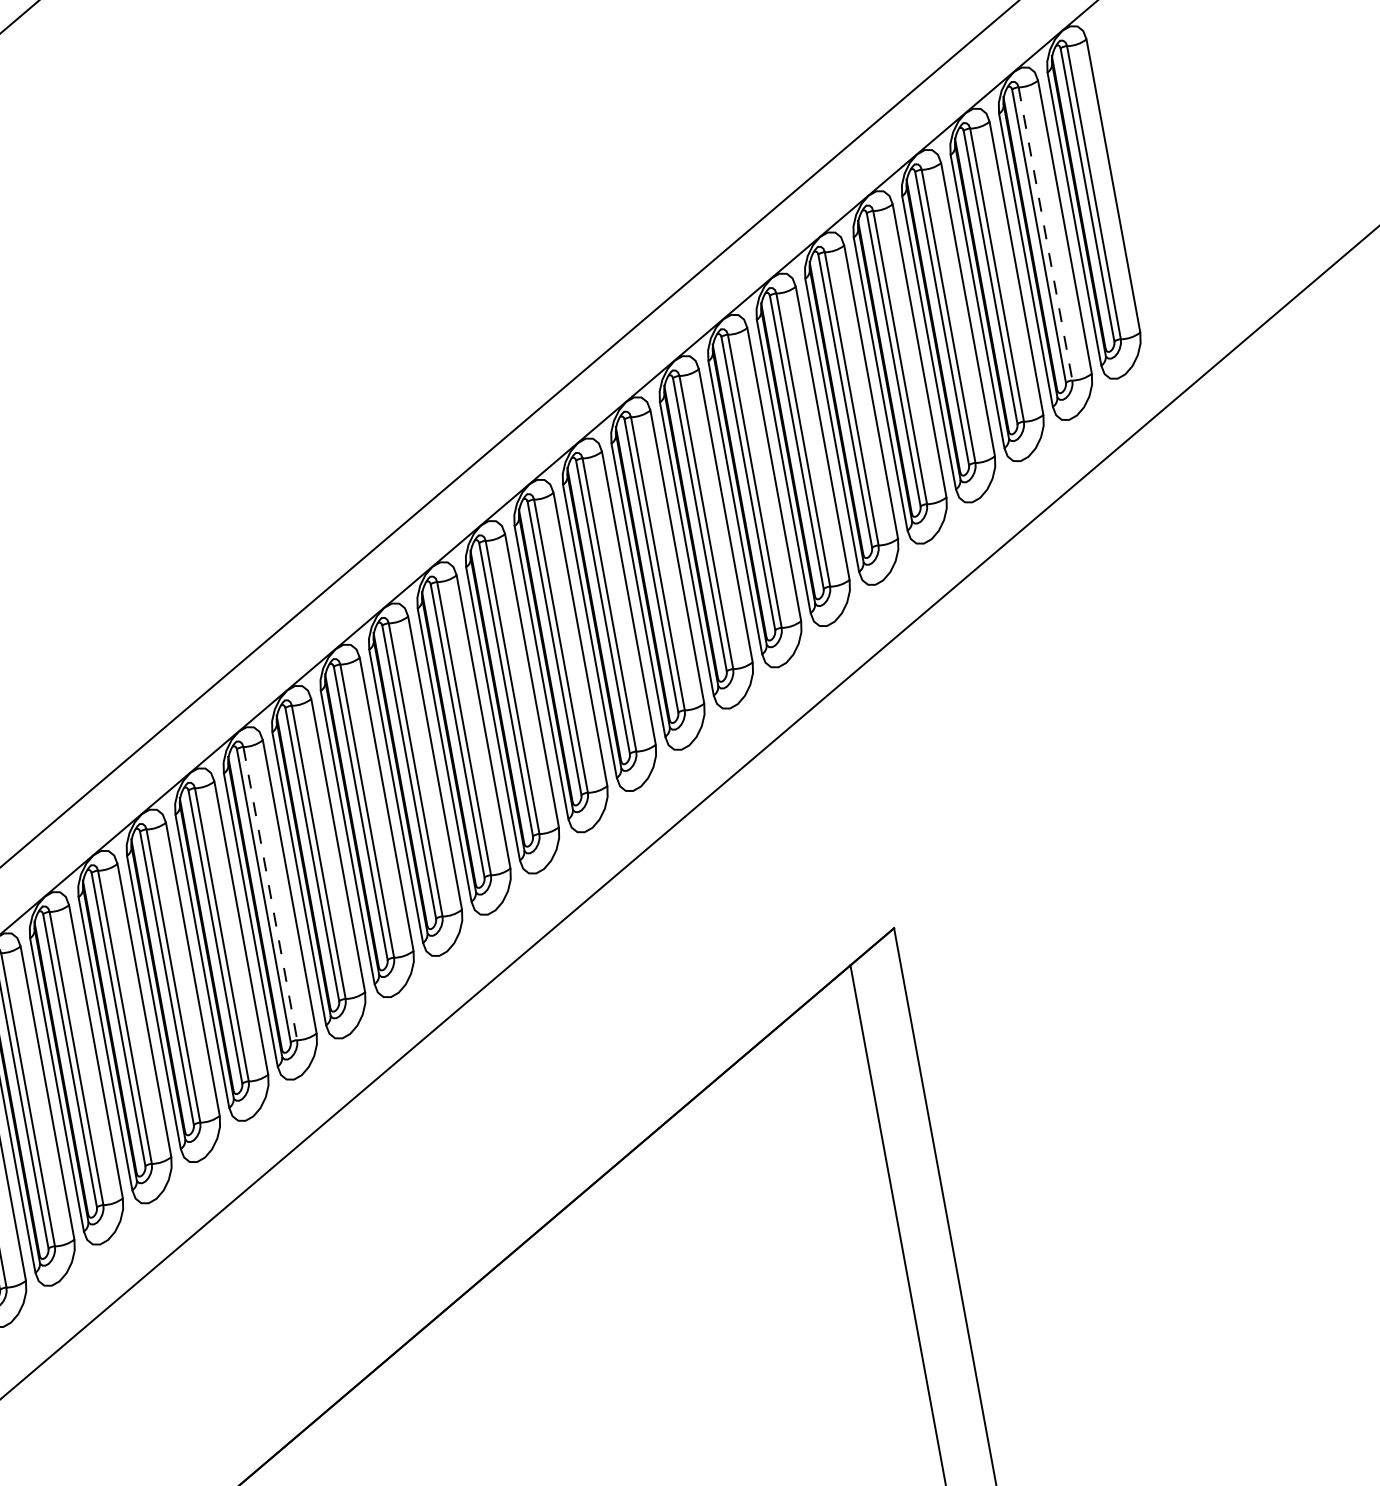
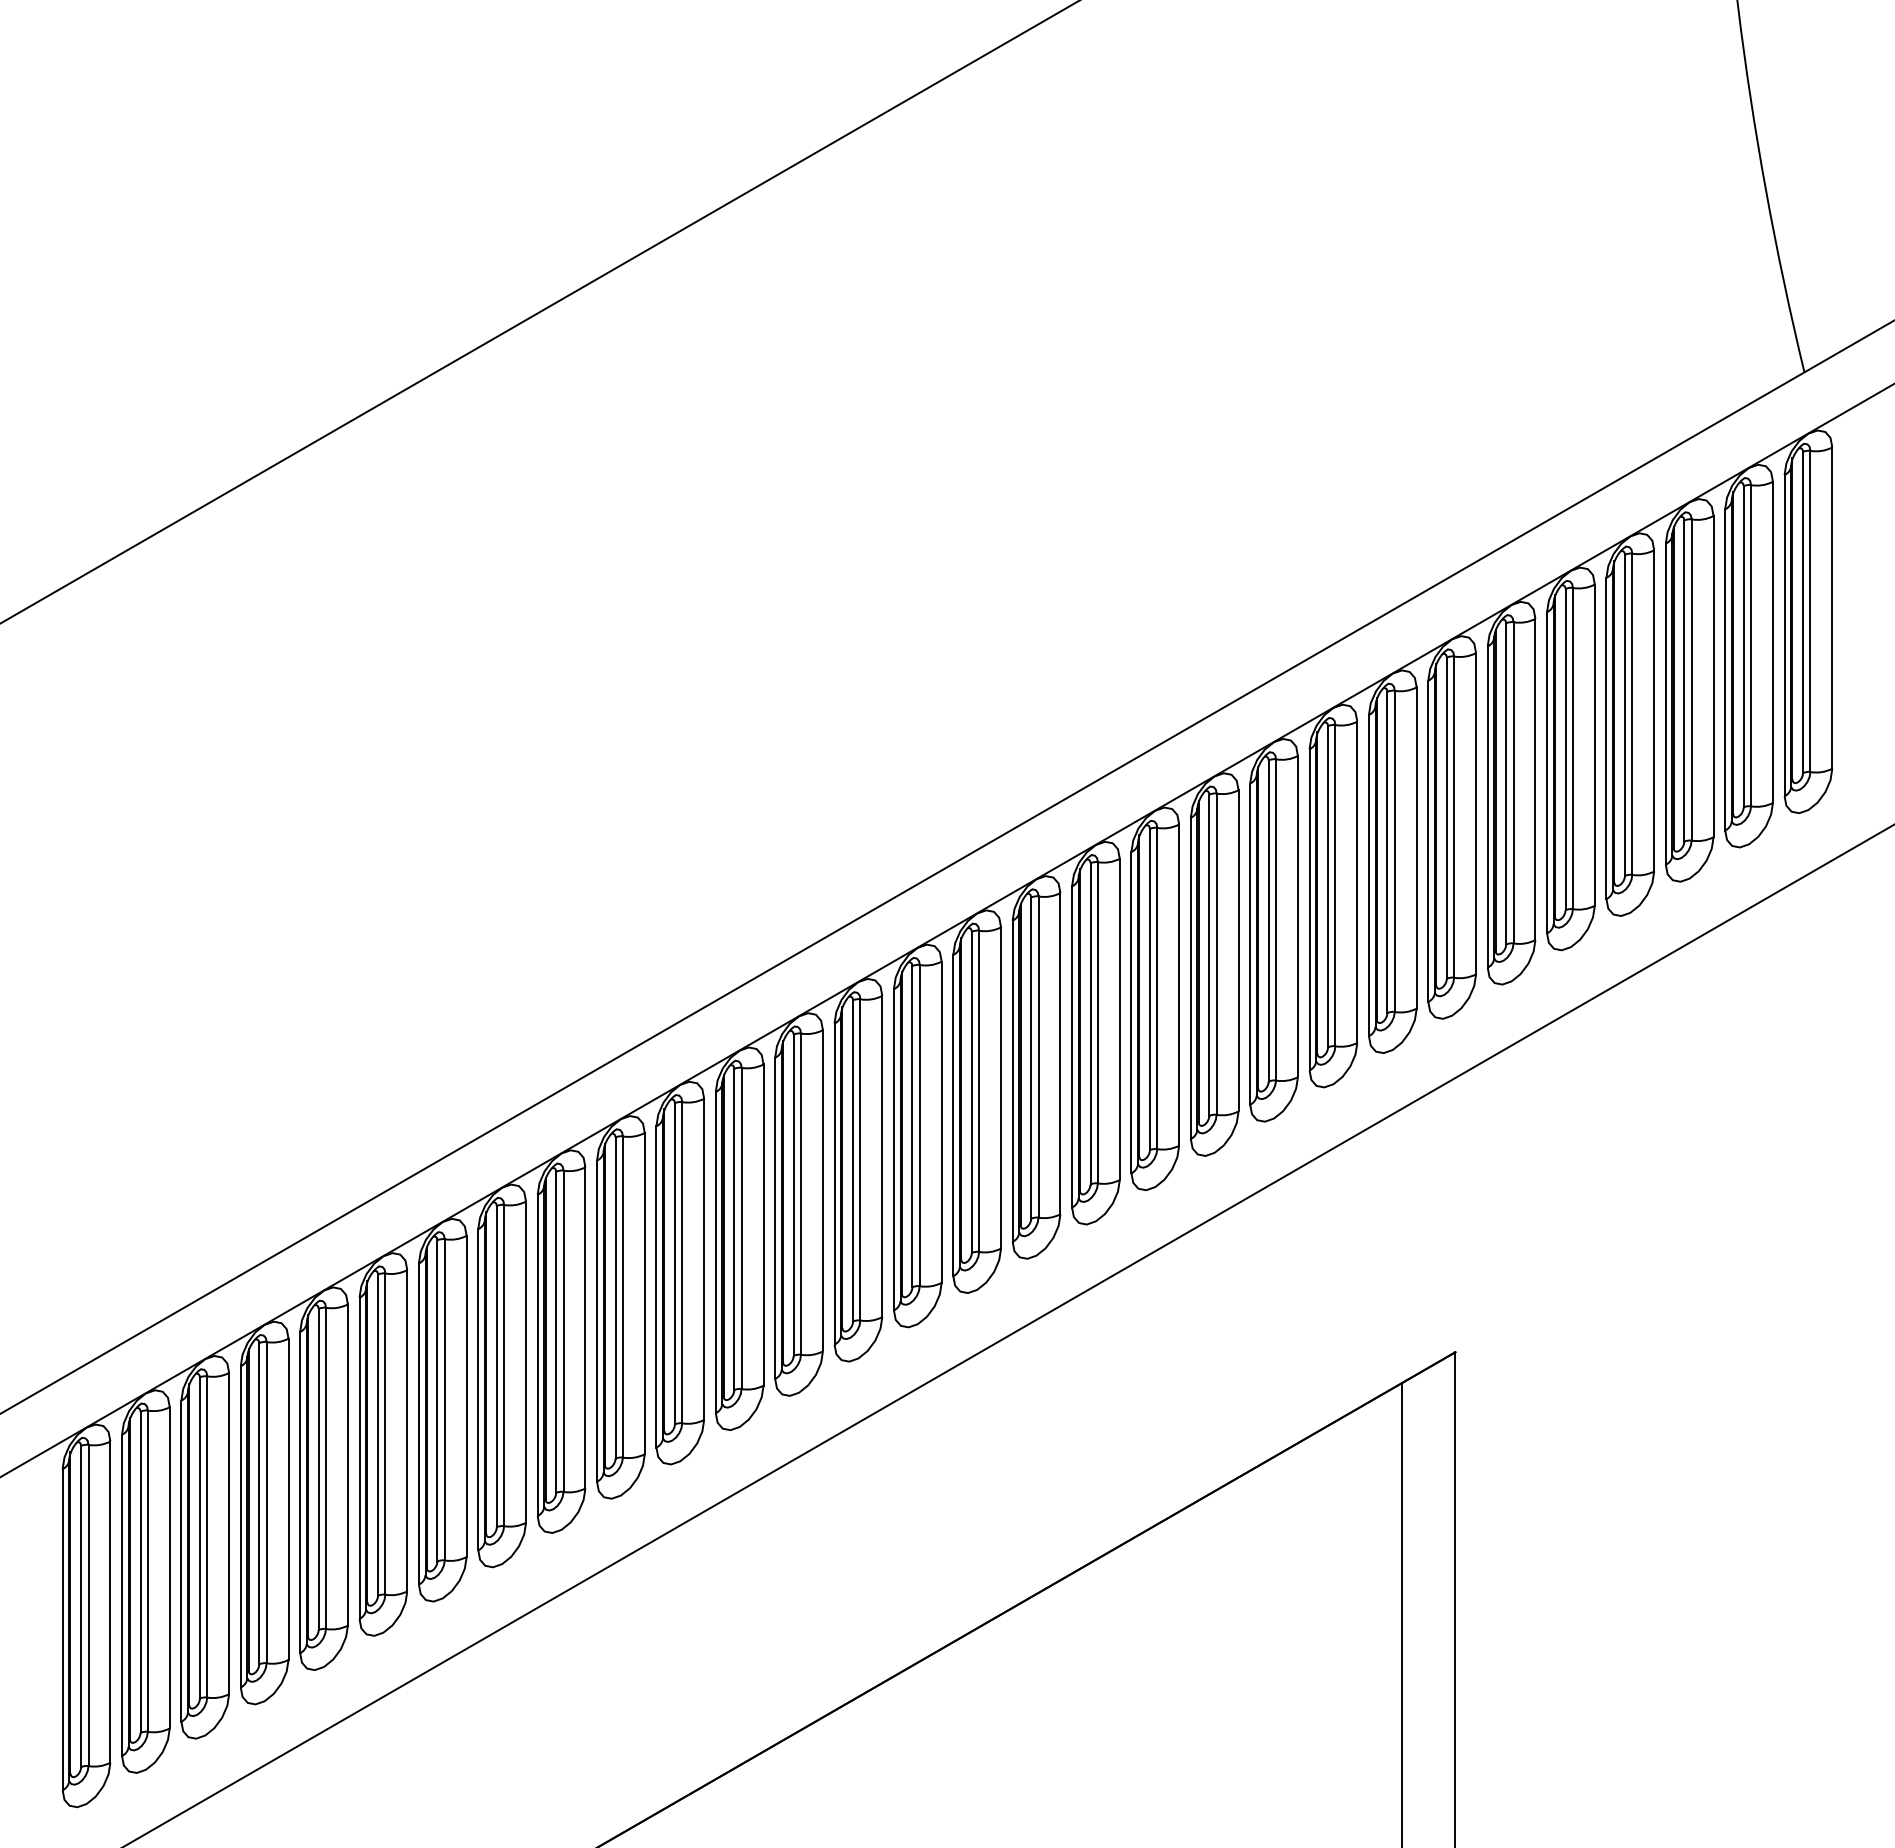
line: (1045, 233) -> (1751, 645), dashed -> solid
line: (270, 893) -> (801, 1194), dashed -> solid

